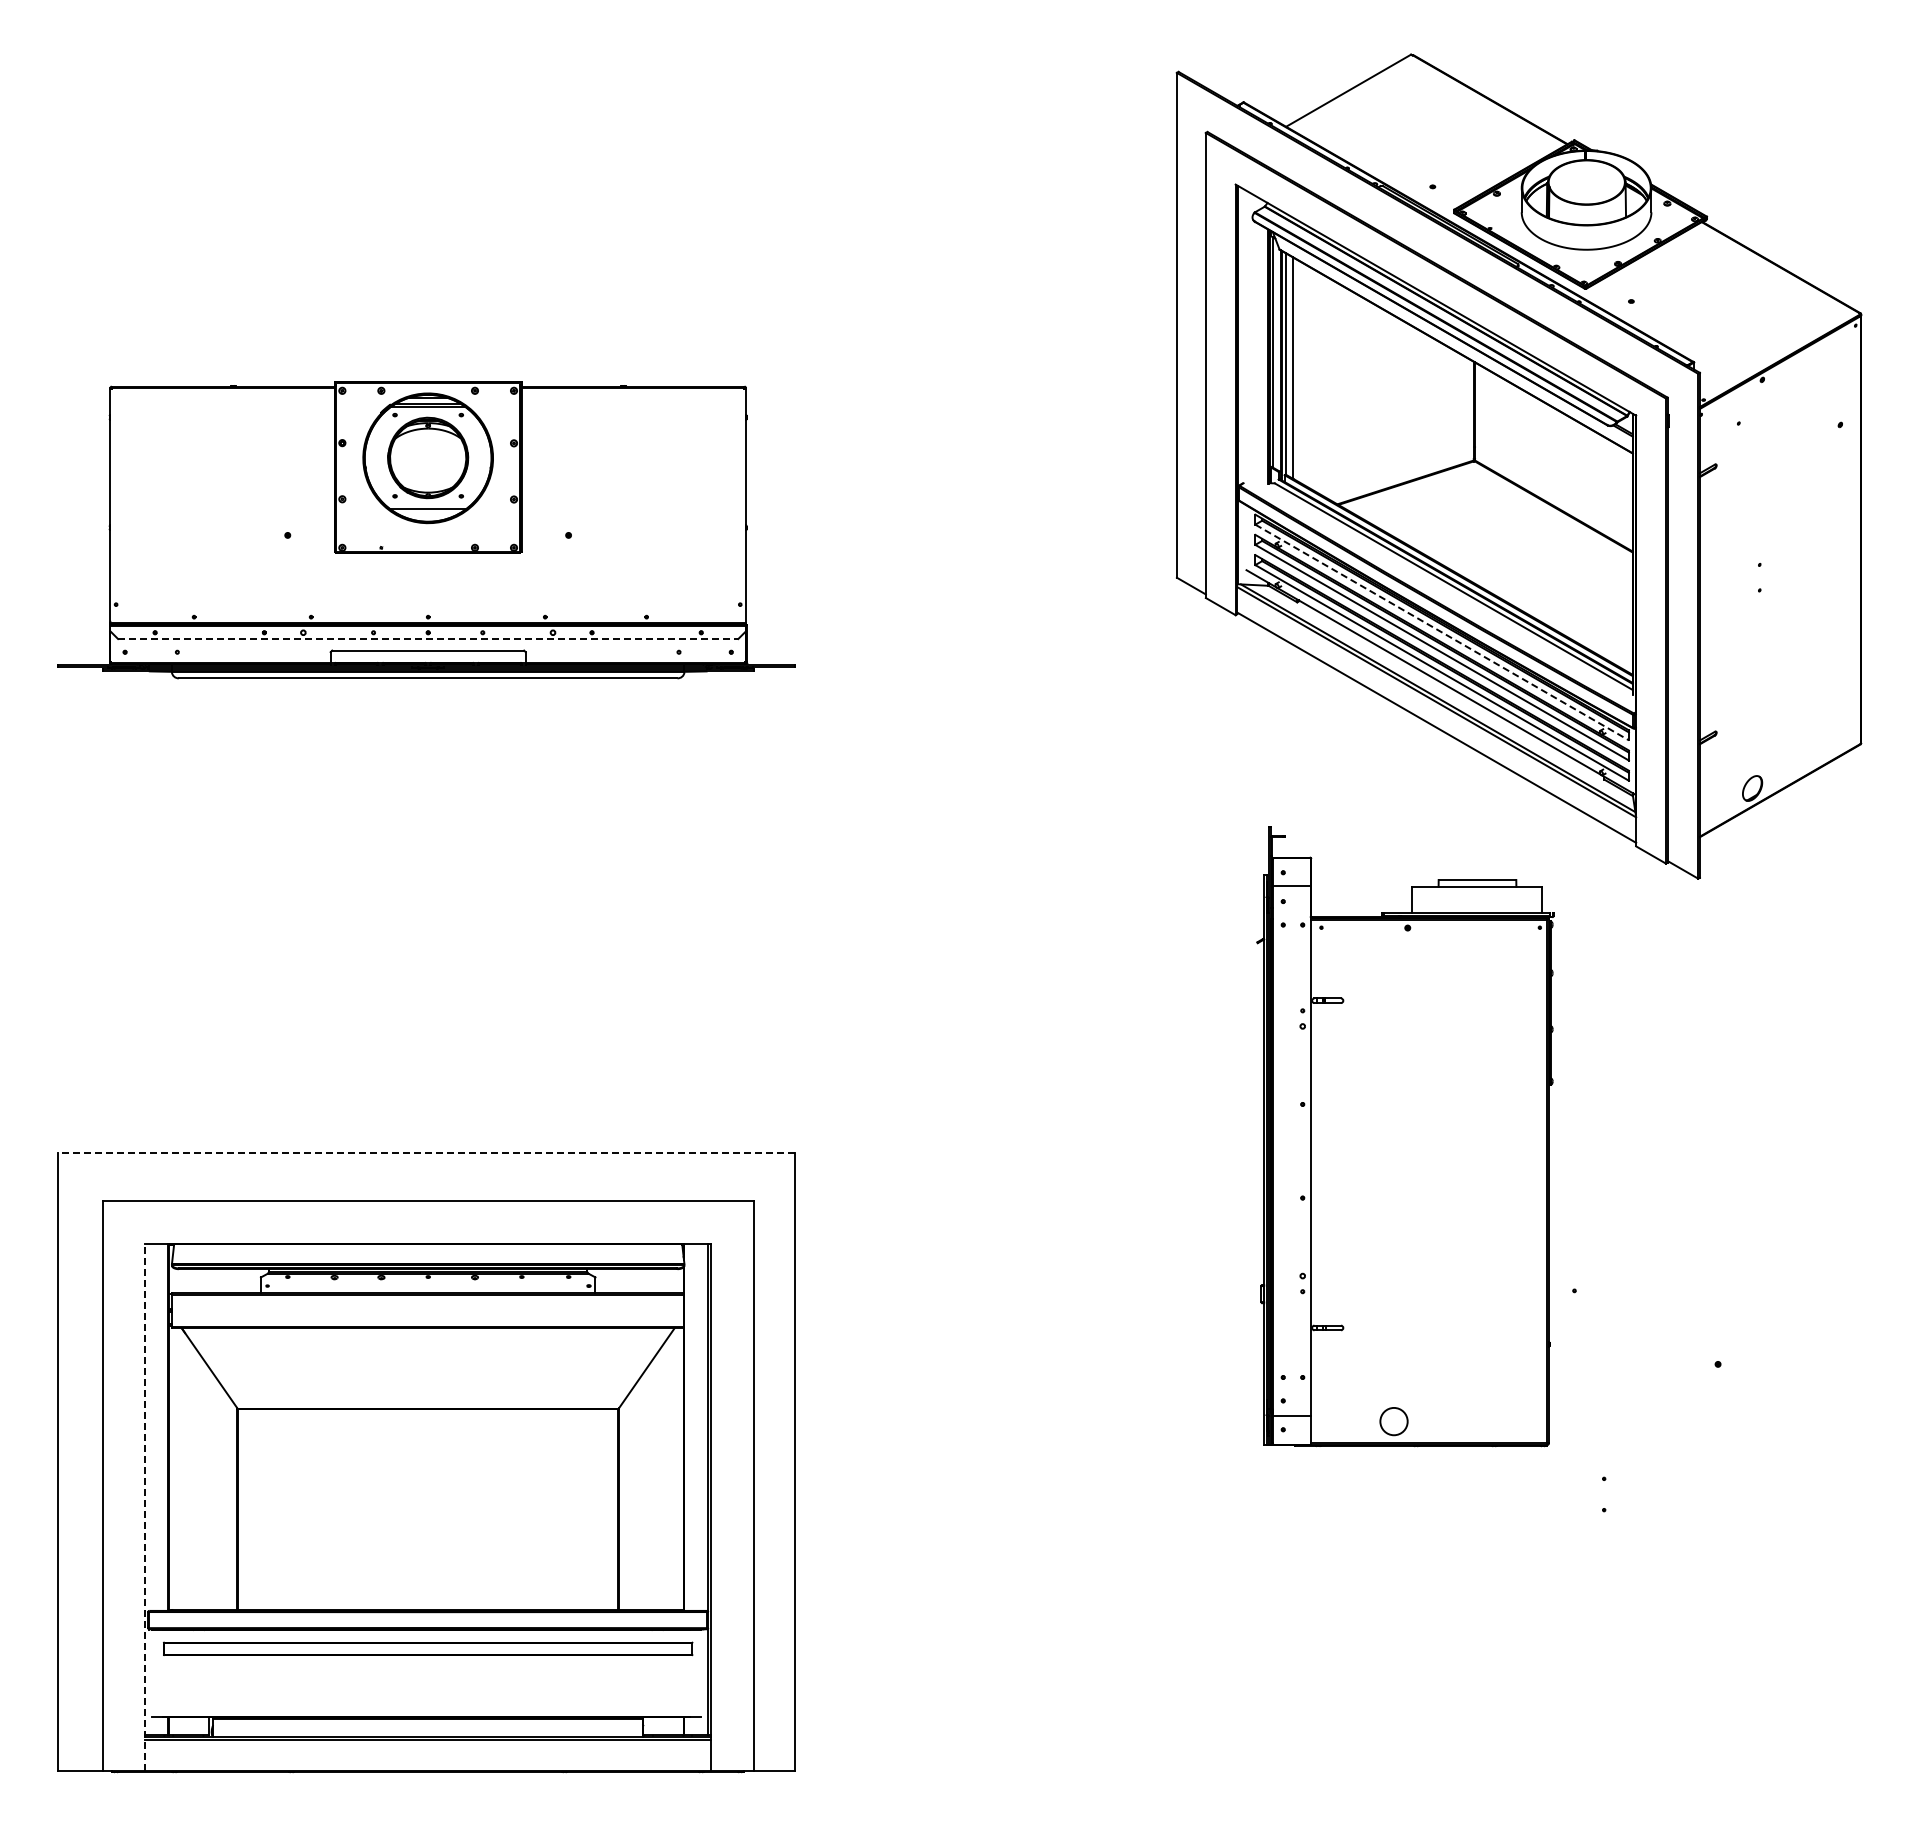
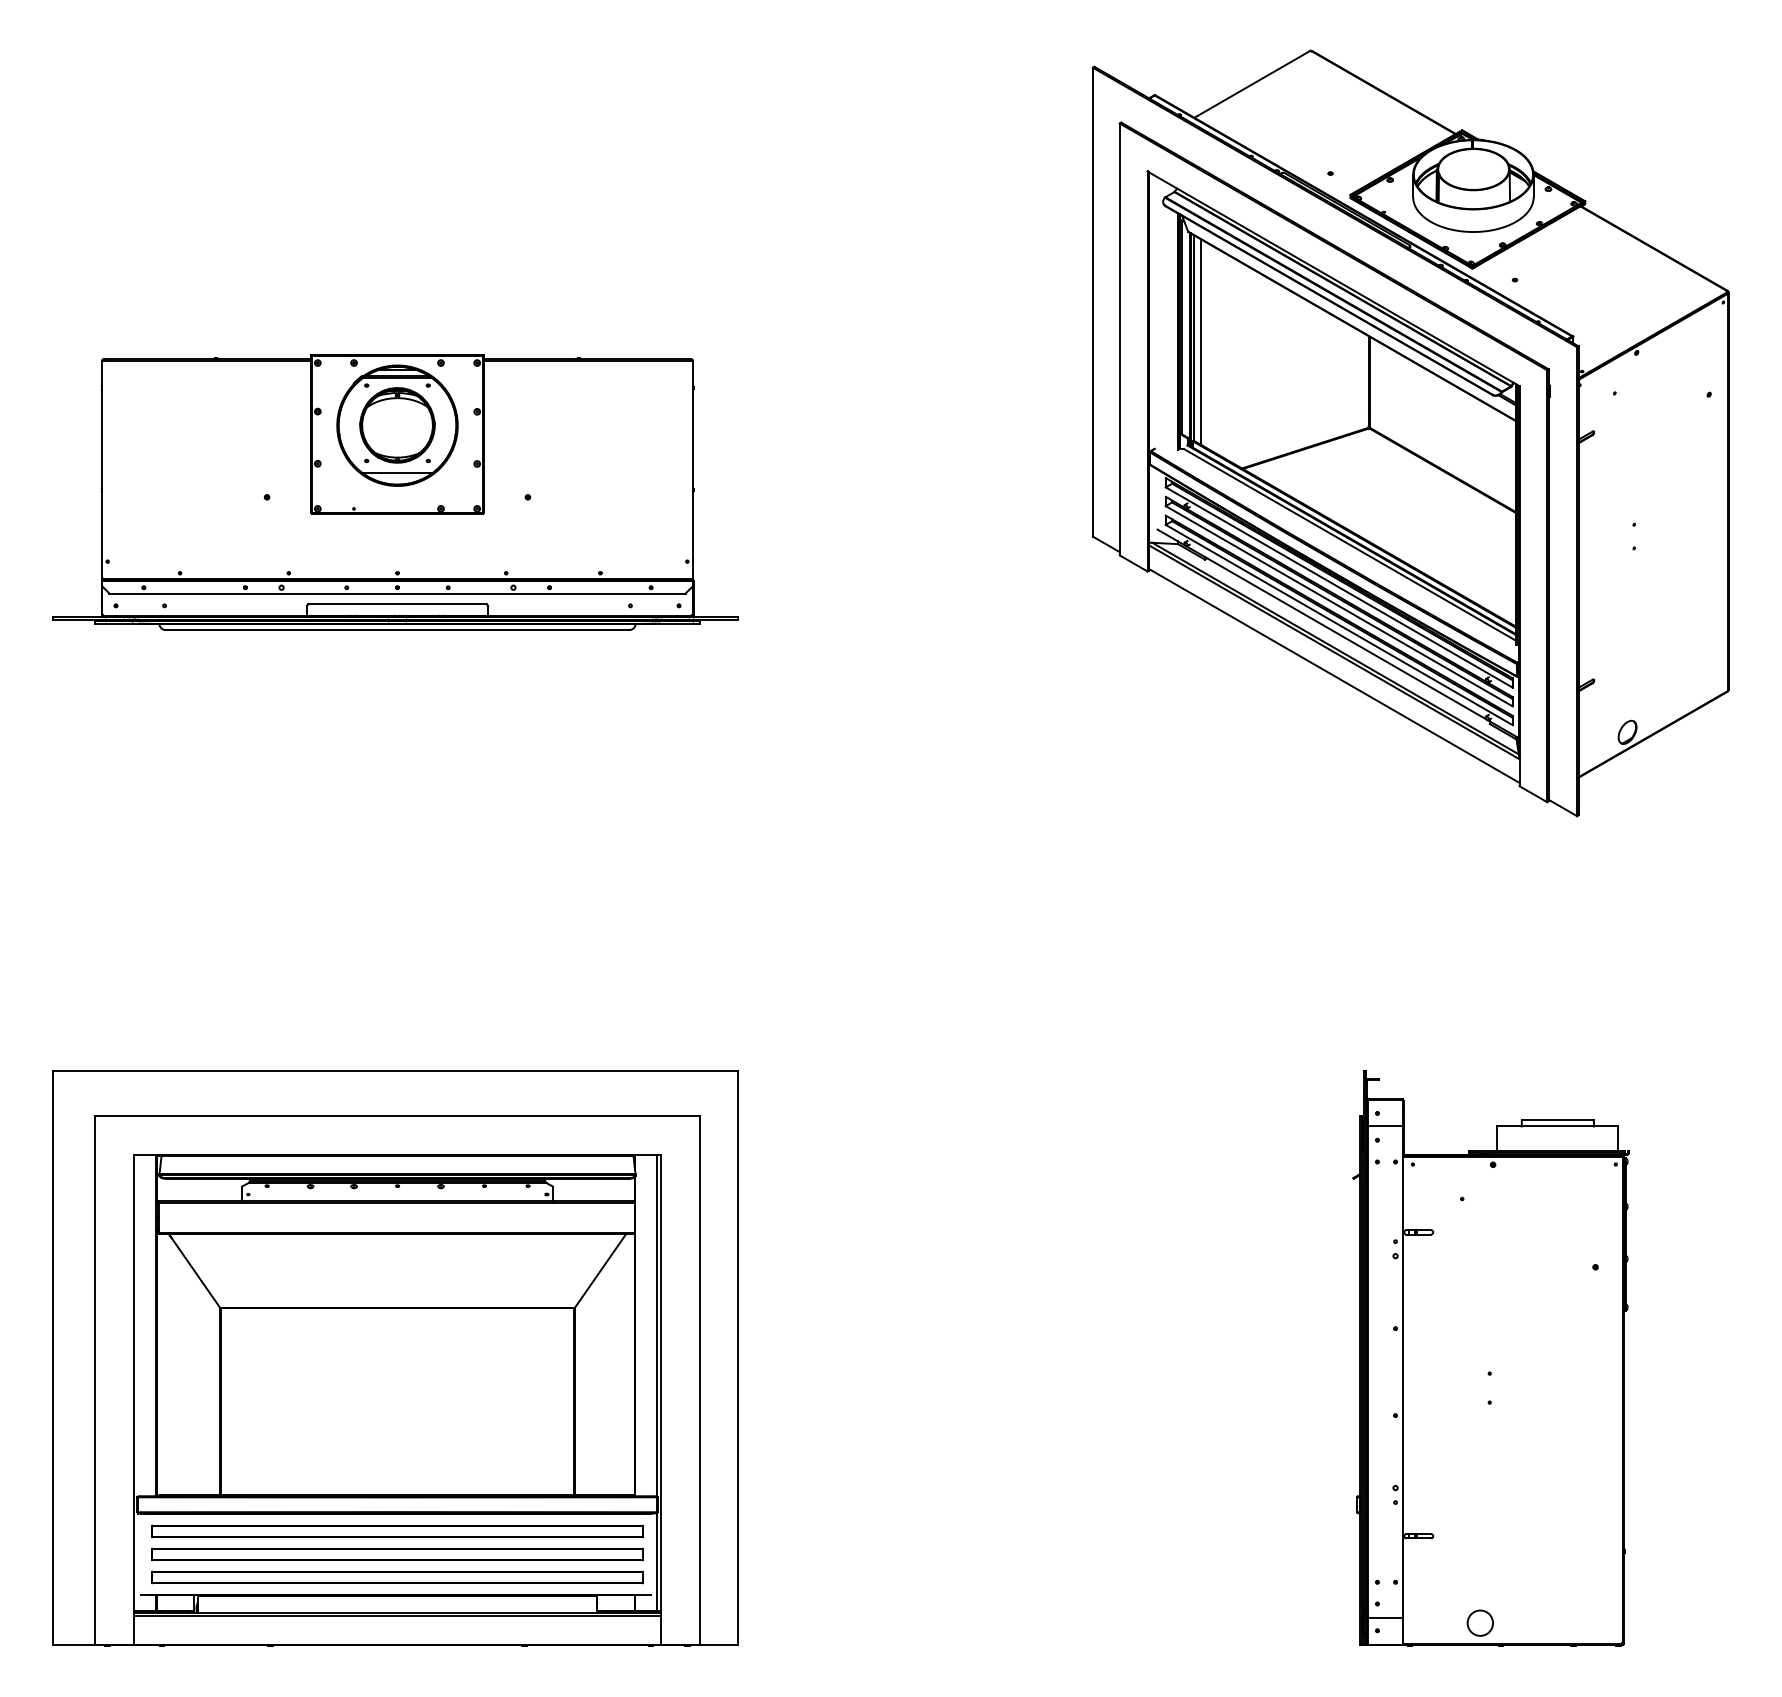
line: (1442, 632) -> (1339, 587), dashed -> solid
line: (428, 639) -> (397, 594), dashed -> solid
part: (1405, 1136) -> (1491, 1358), moved
line: (426, 1152) -> (395, 1070), dashed -> solid
line: (145, 1507) -> (134, 1400), dashed -> solid
part: (428, 1673) -> (397, 1554), added
part: (428, 1698) -> (397, 1577), added

